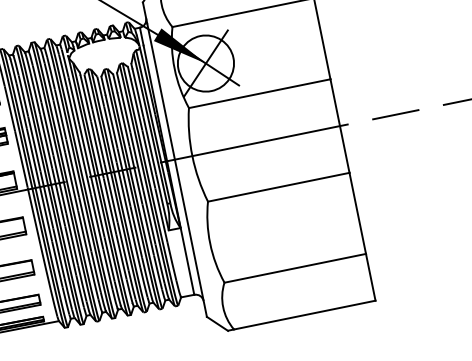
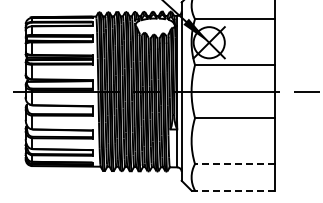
line: (294, 269) -> (234, 164), solid -> dashed
line: (303, 315) -> (234, 190), solid -> dashed

